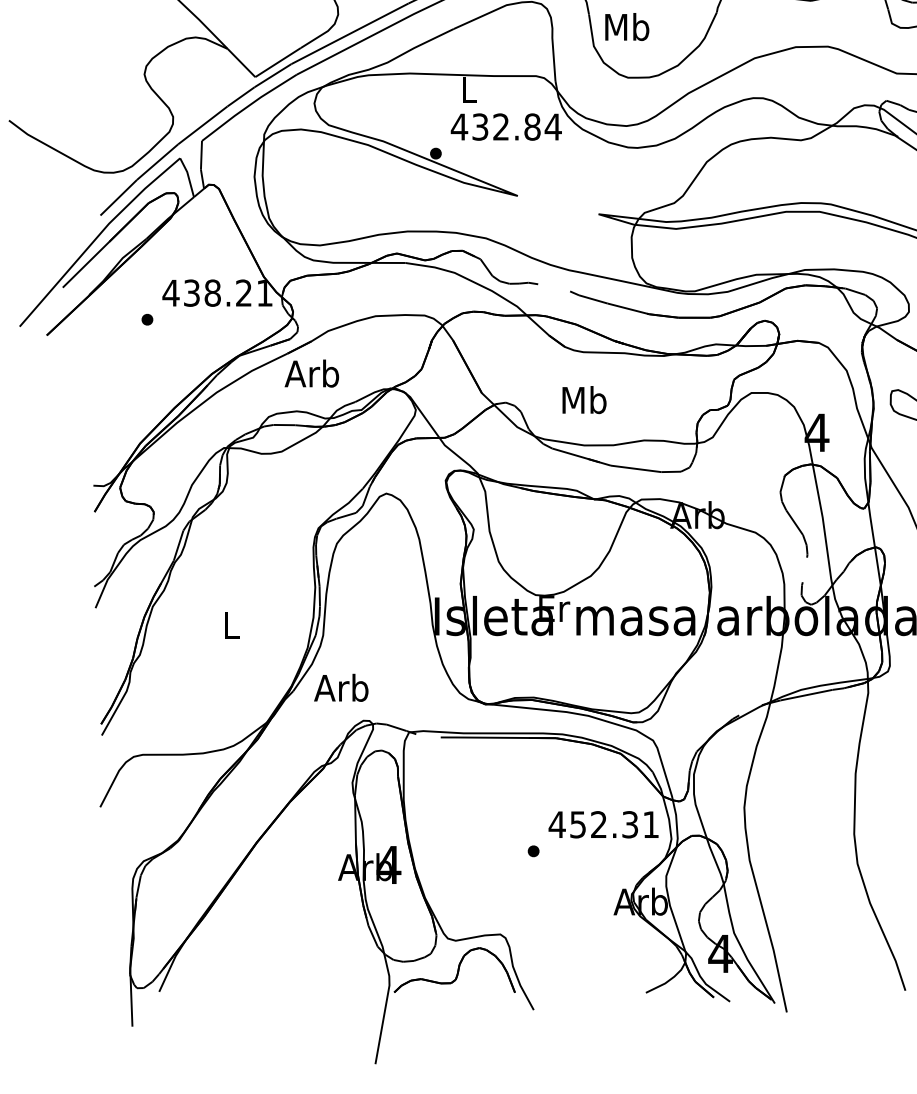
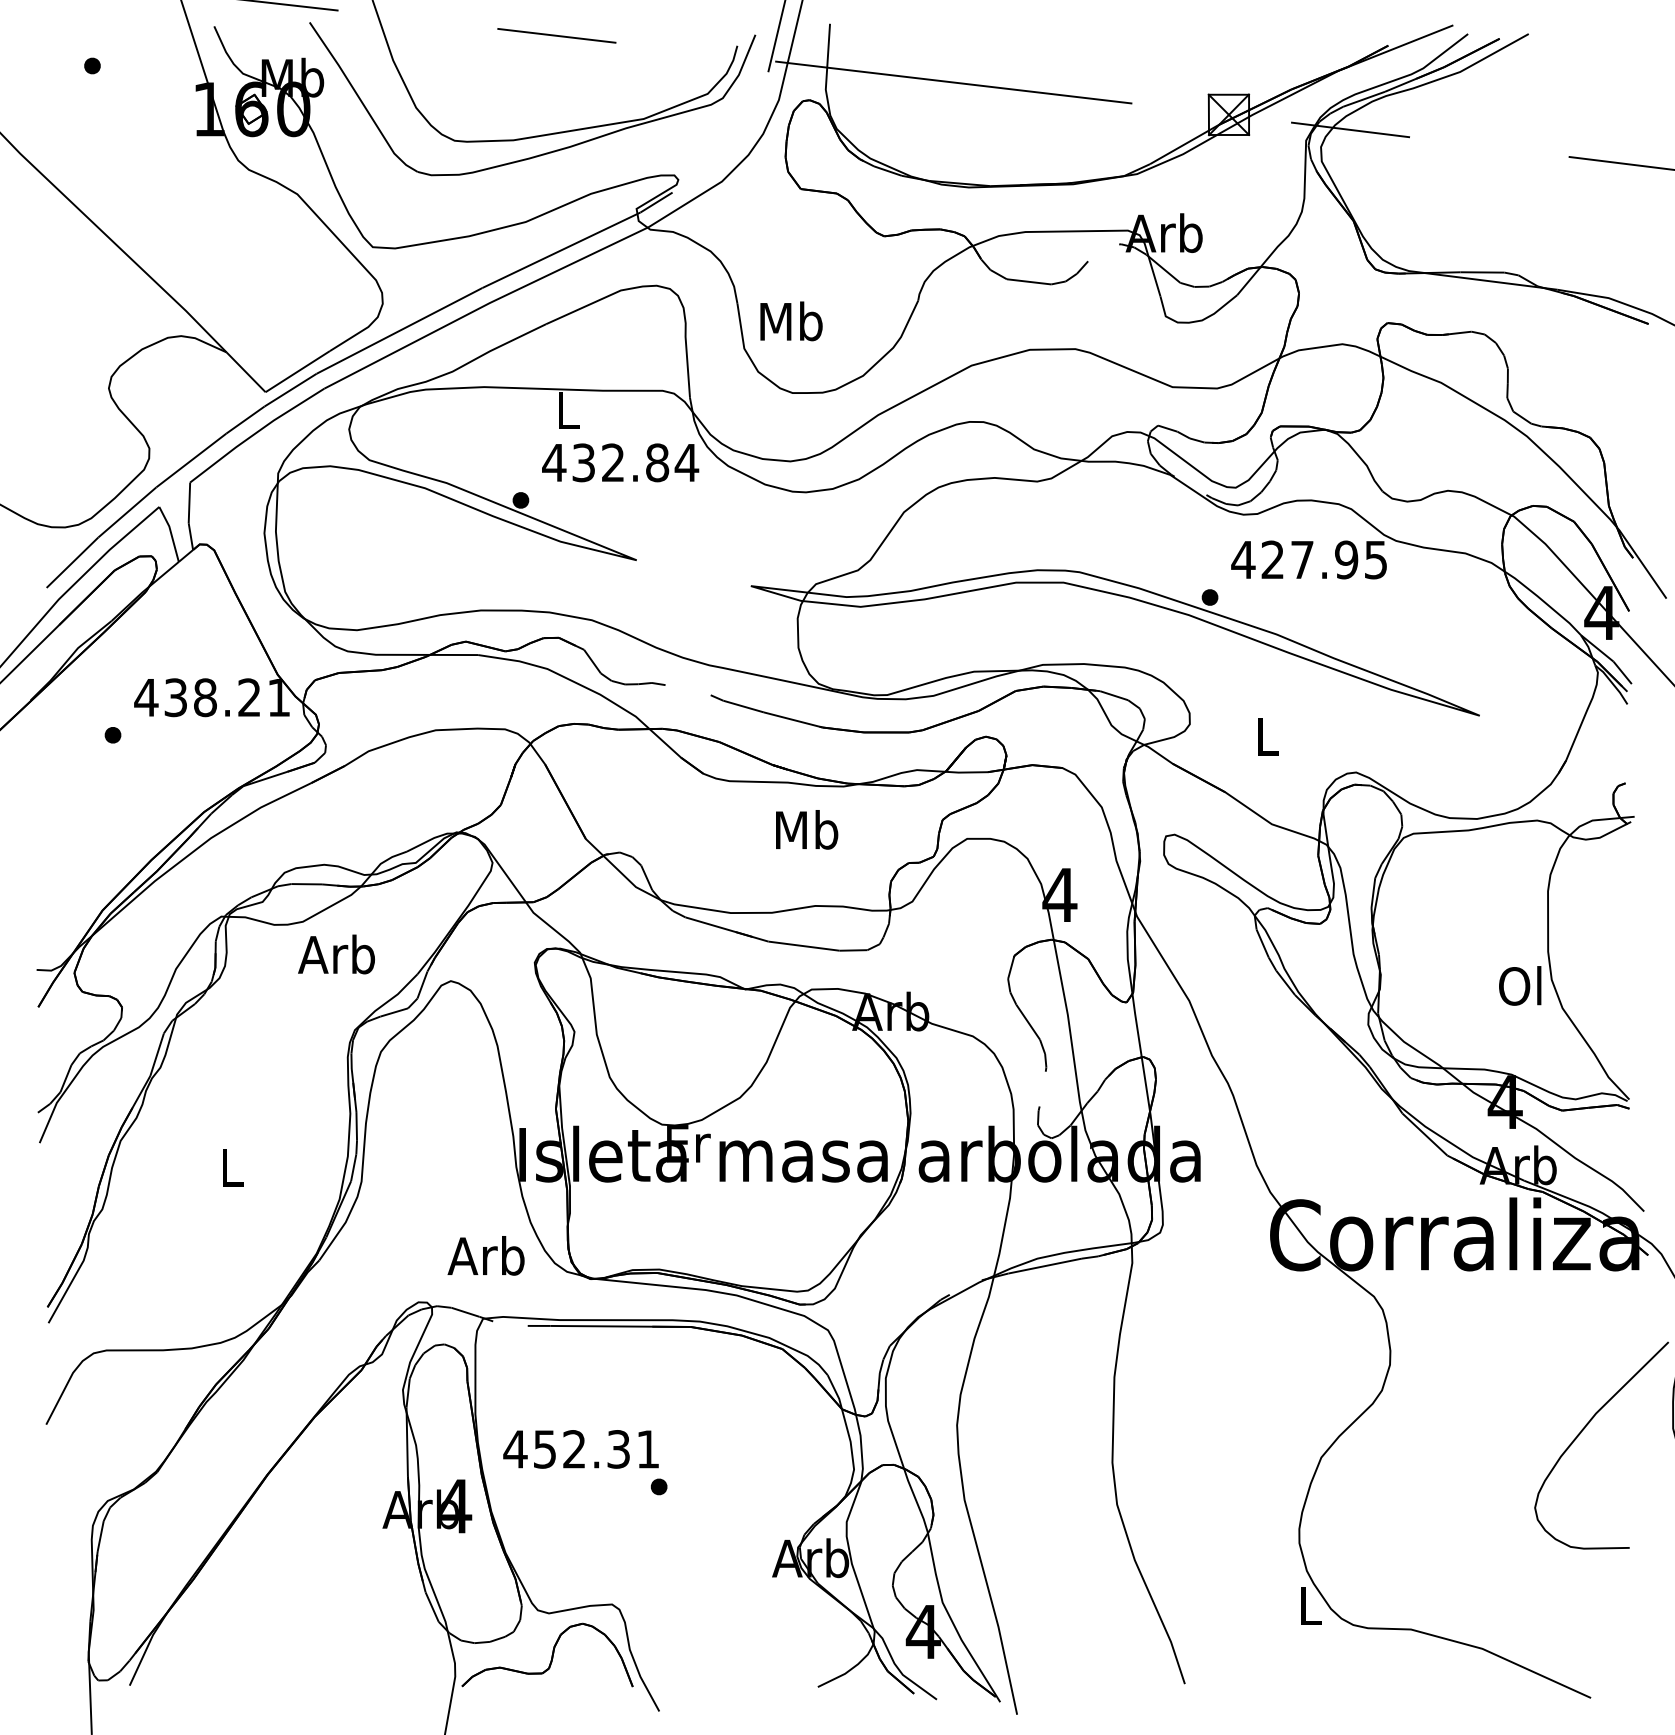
text: (311, 373) -> (336, 954), moved
text: (584, 399) -> (807, 829), moved
text: (340, 687) -> (485, 1255), moved
text: (603, 824) -> (580, 1449), moved

